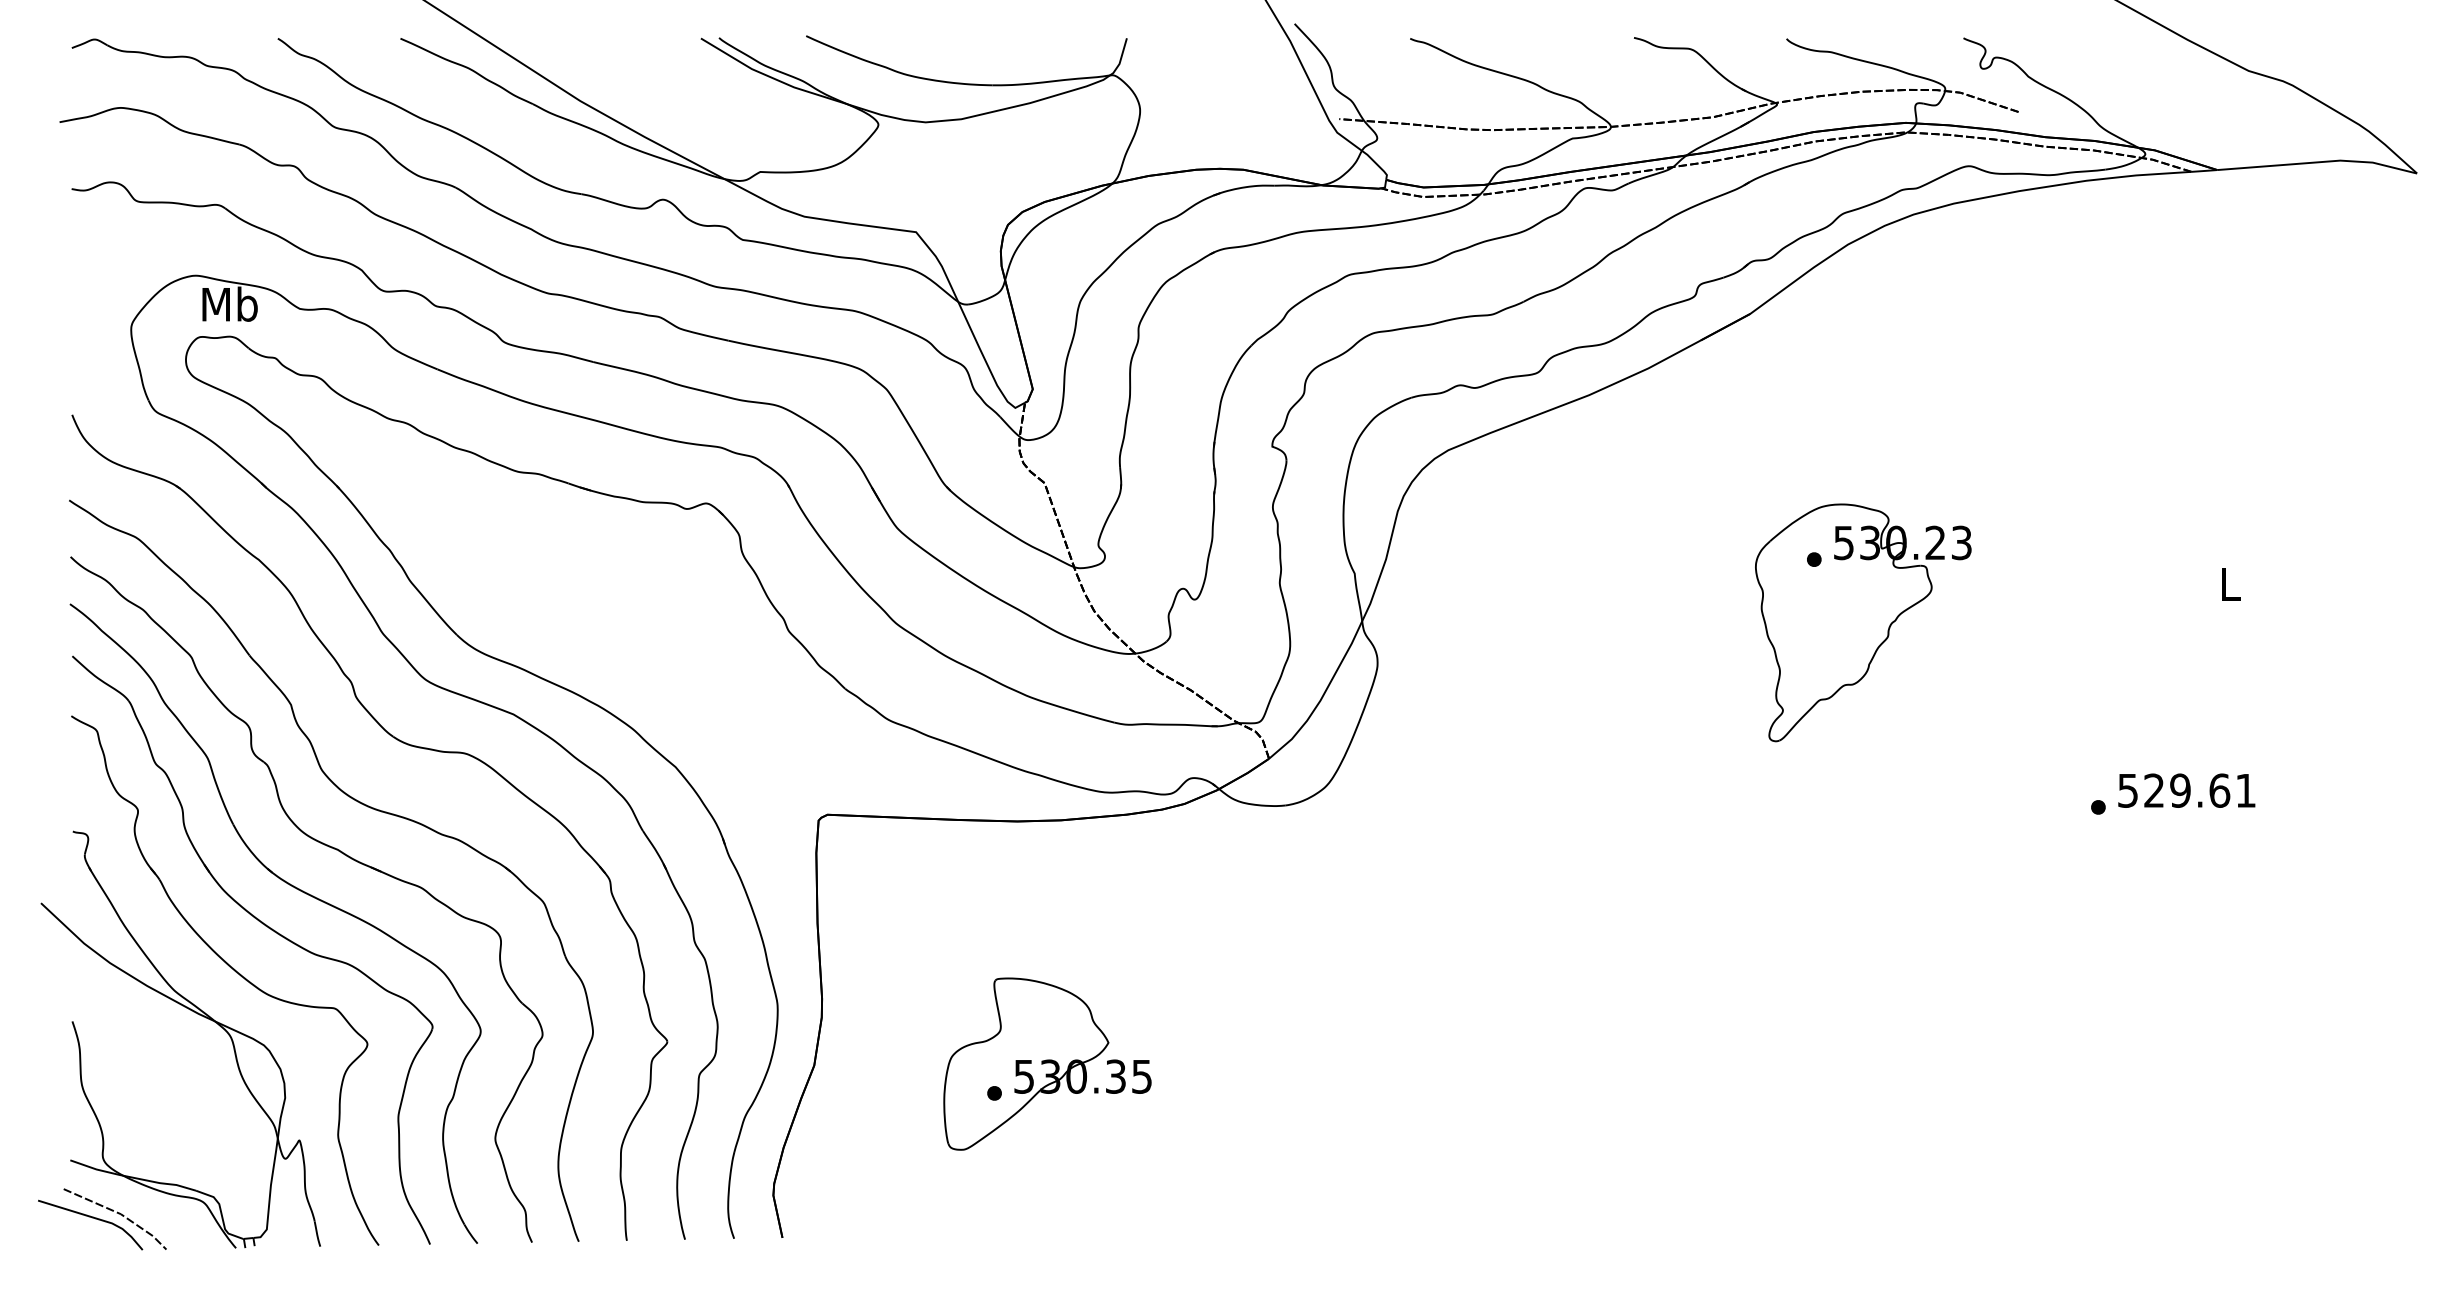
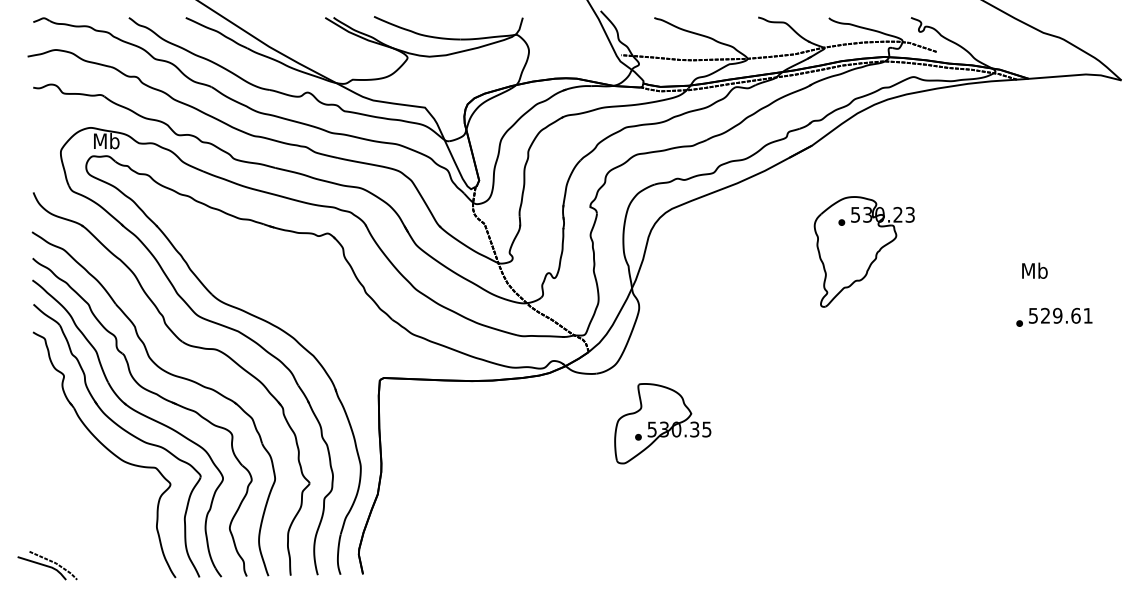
text: (2229, 583) -> (1034, 270), L -> Mb
part: (1860, 621) -> (863, 251), moved
text: (2173, 792) -> (1054, 316), moved
part: (197, 1016) -> (91, 471), removed
part: (1046, 1063) -> (662, 423), moved

